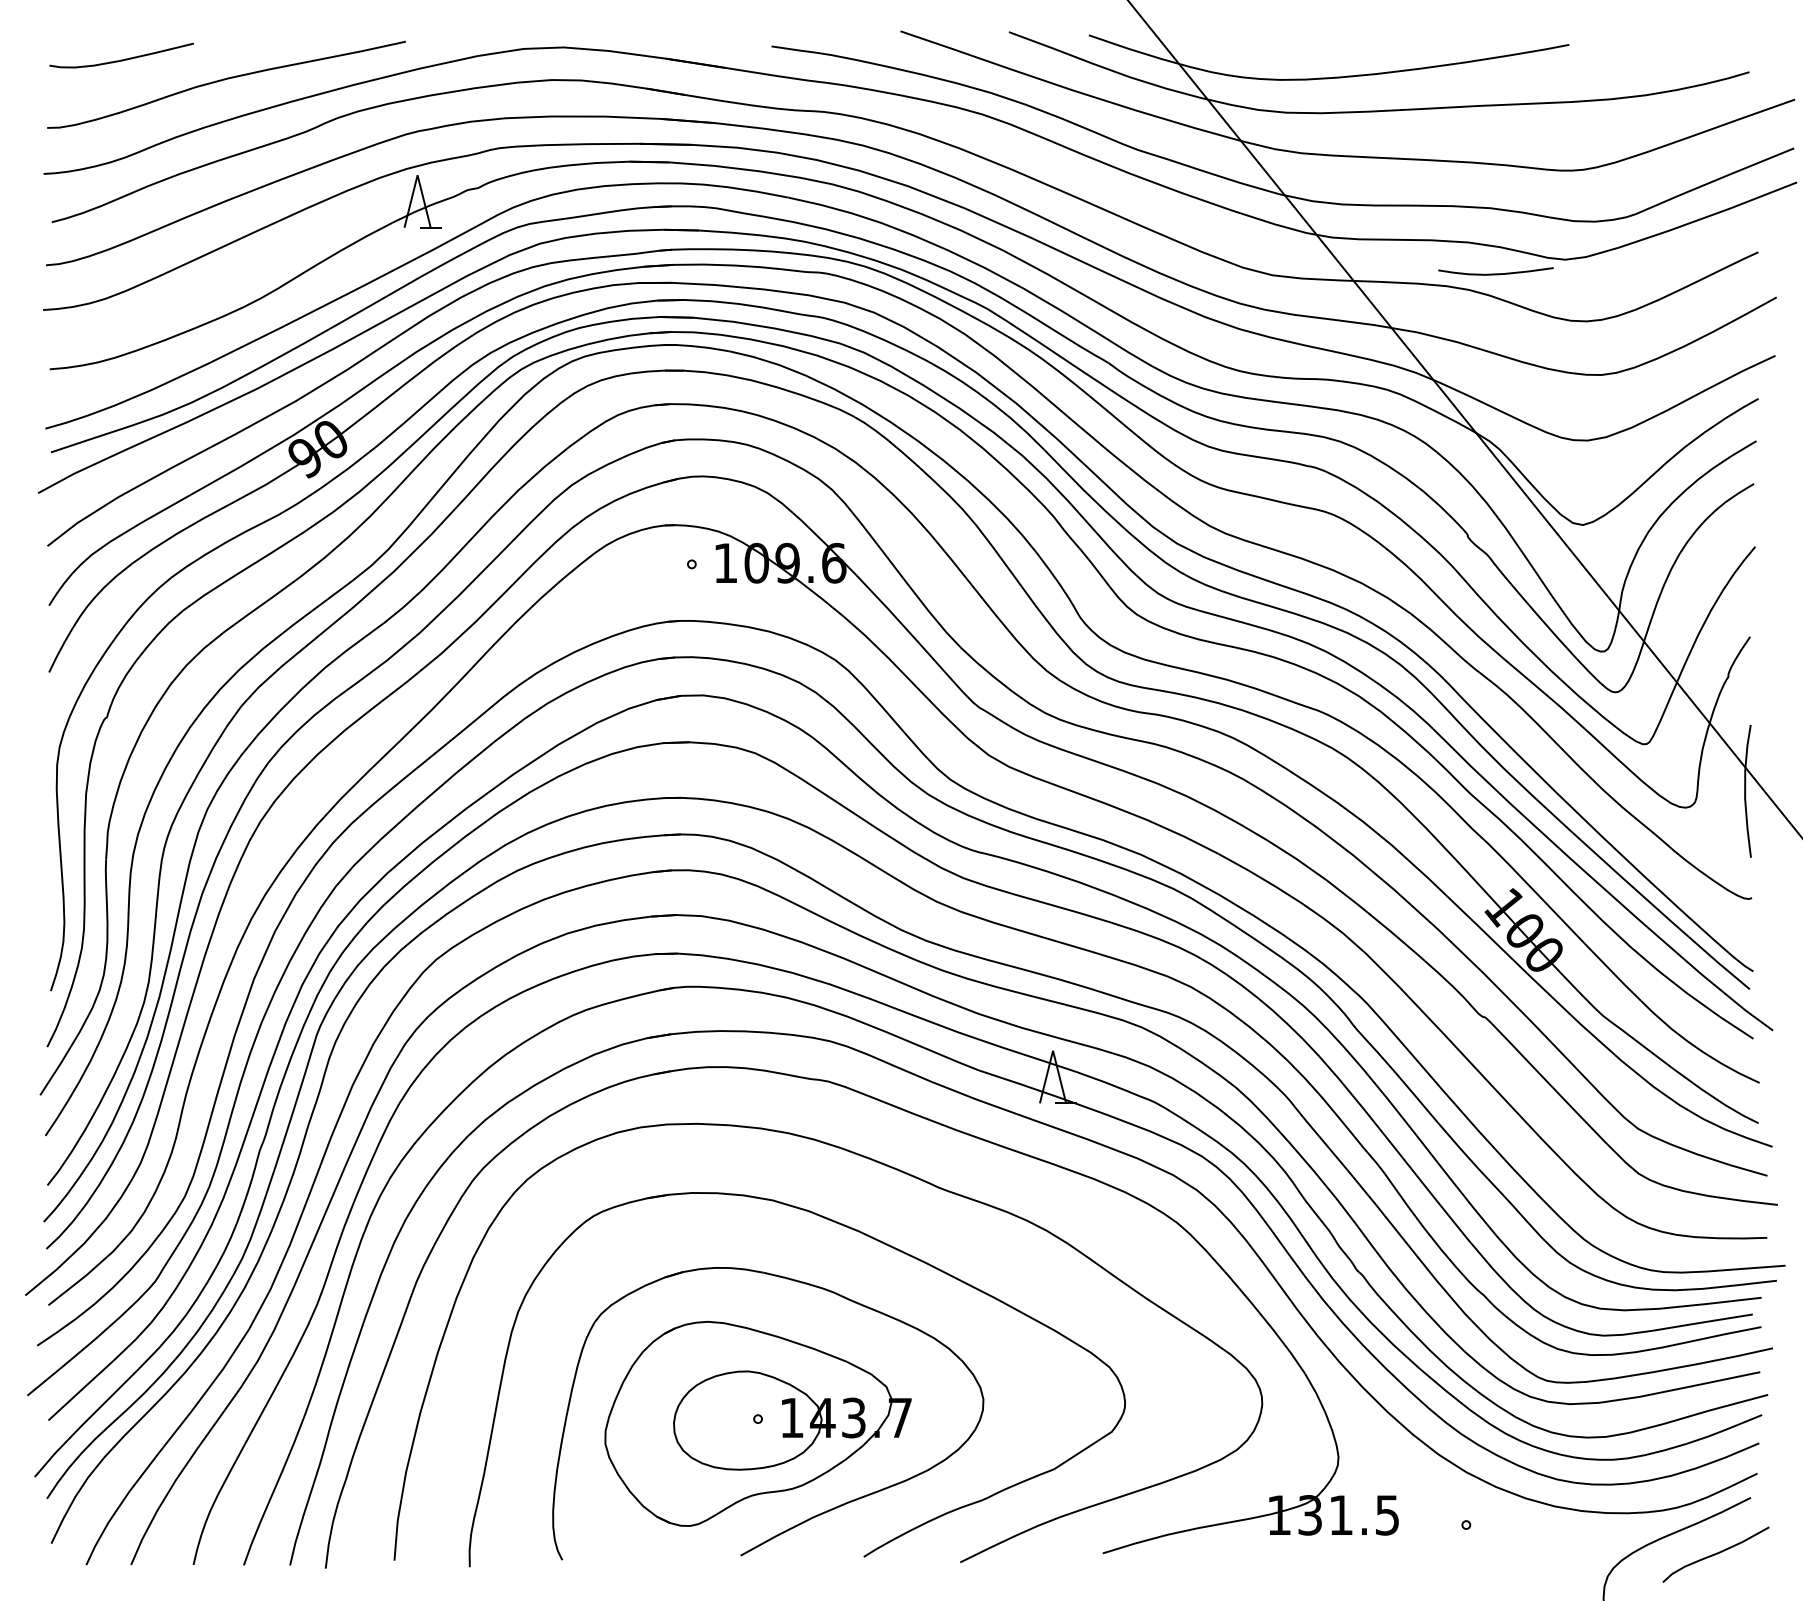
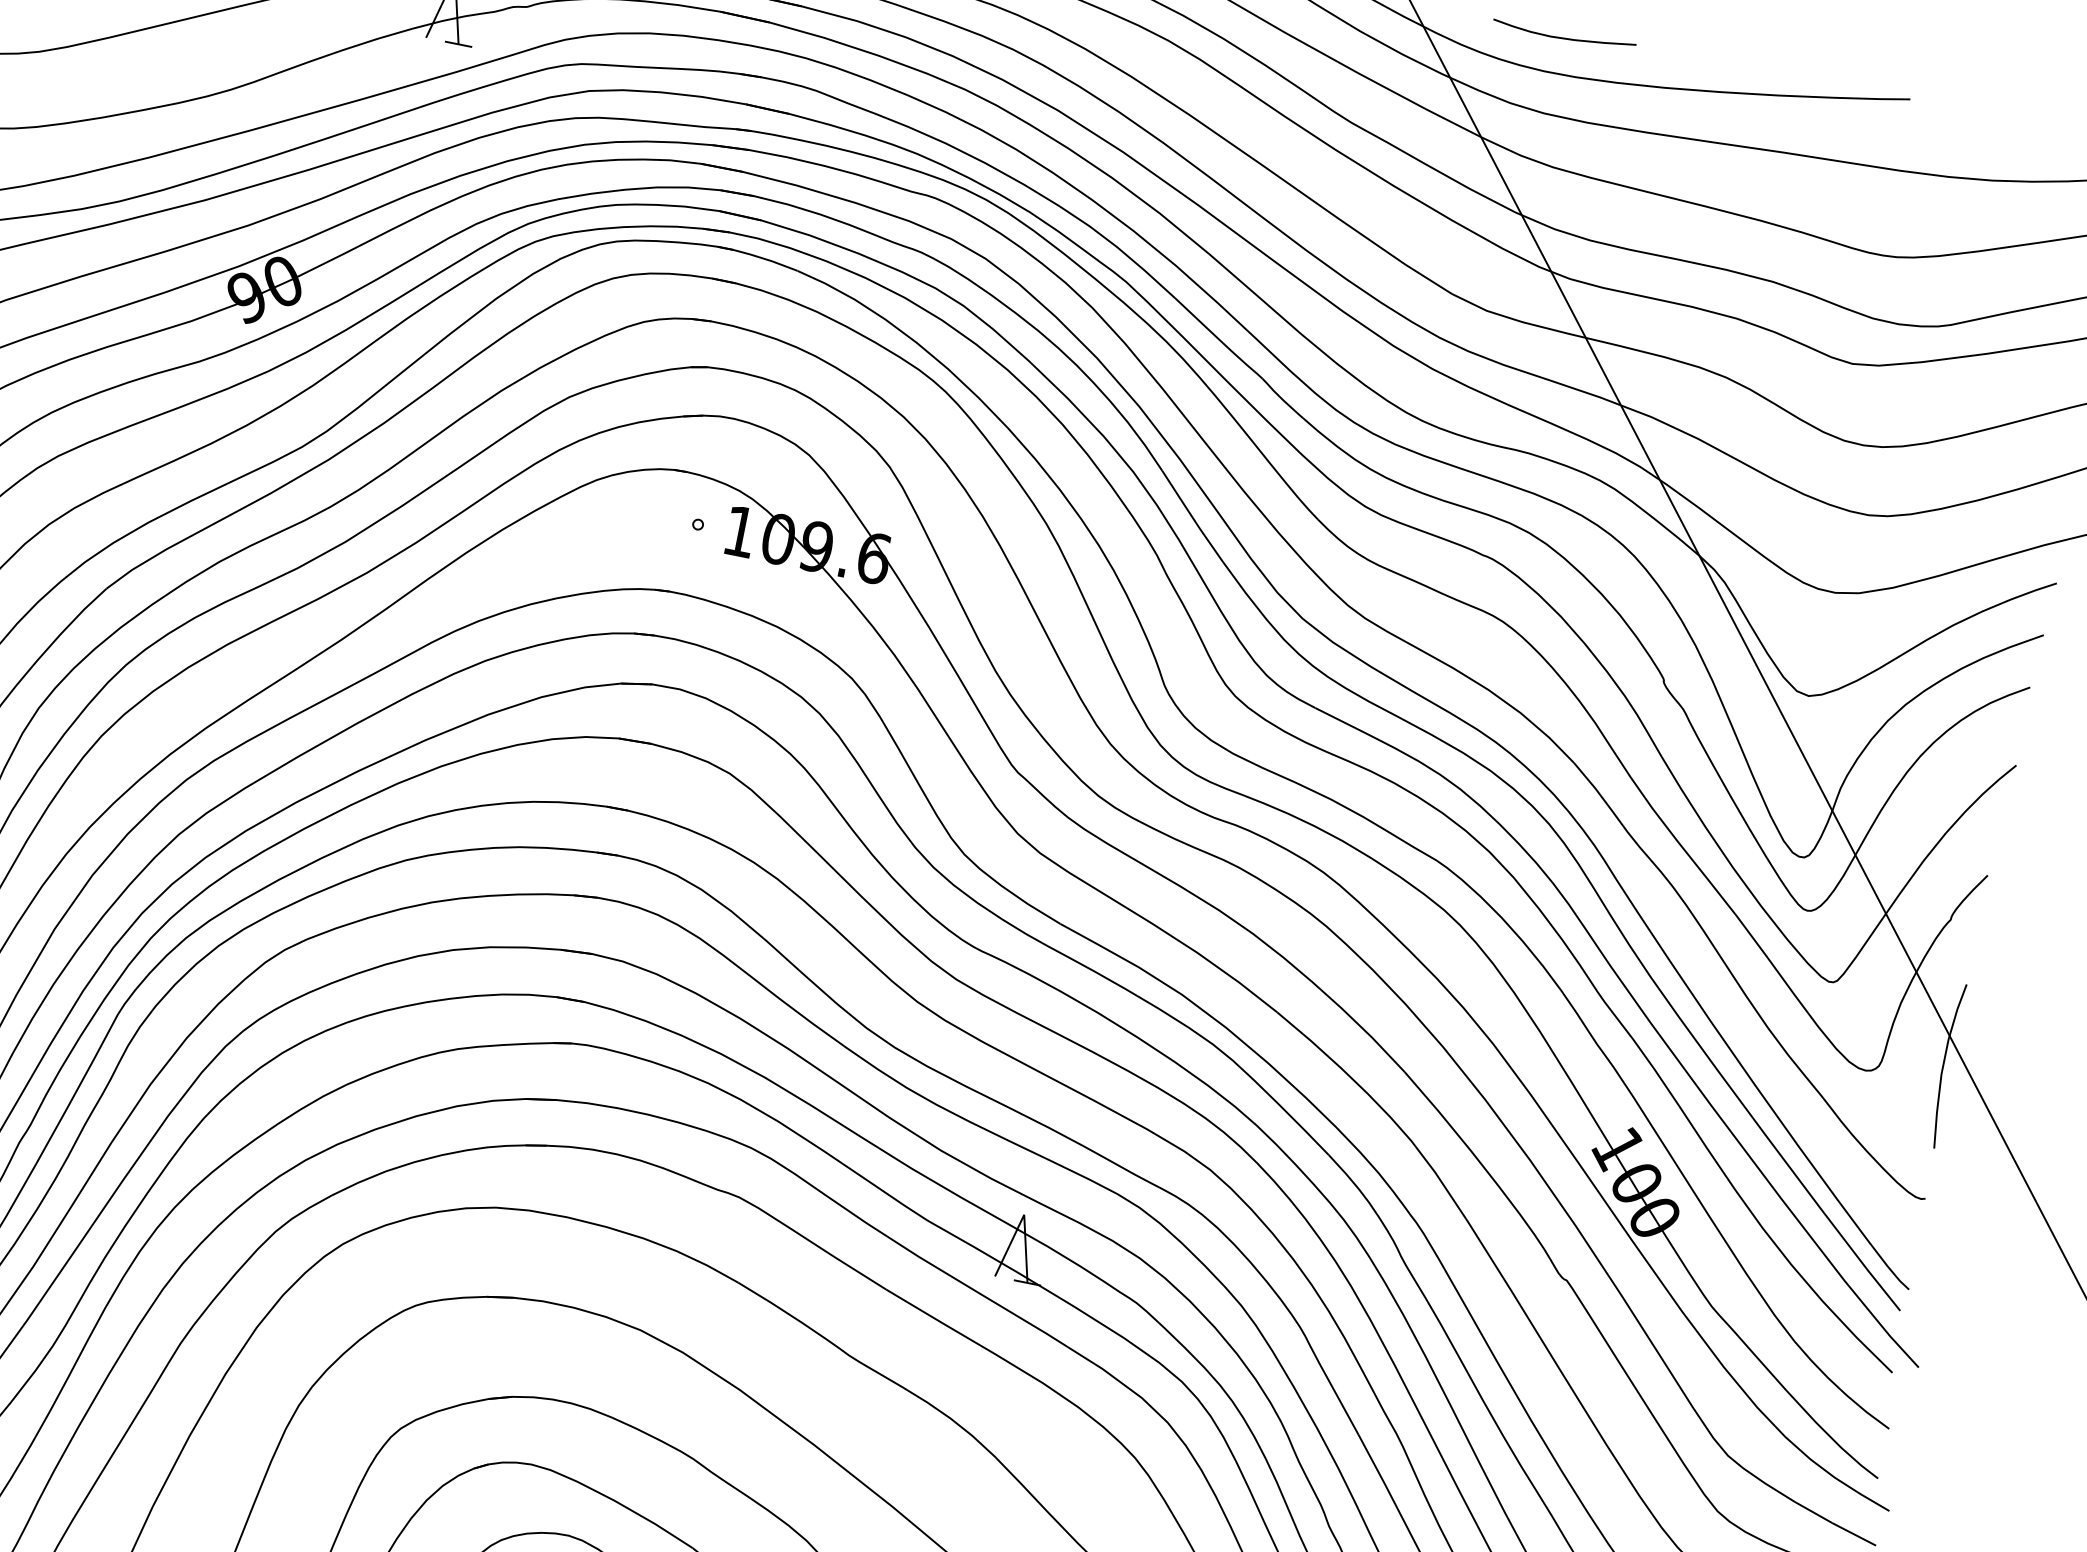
curve: (1495, 273) -> (1563, 37), moved

